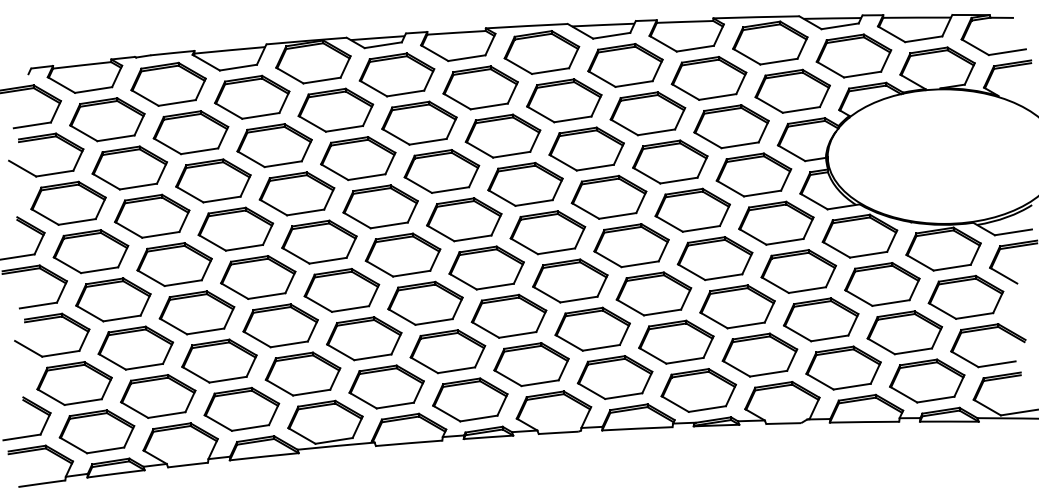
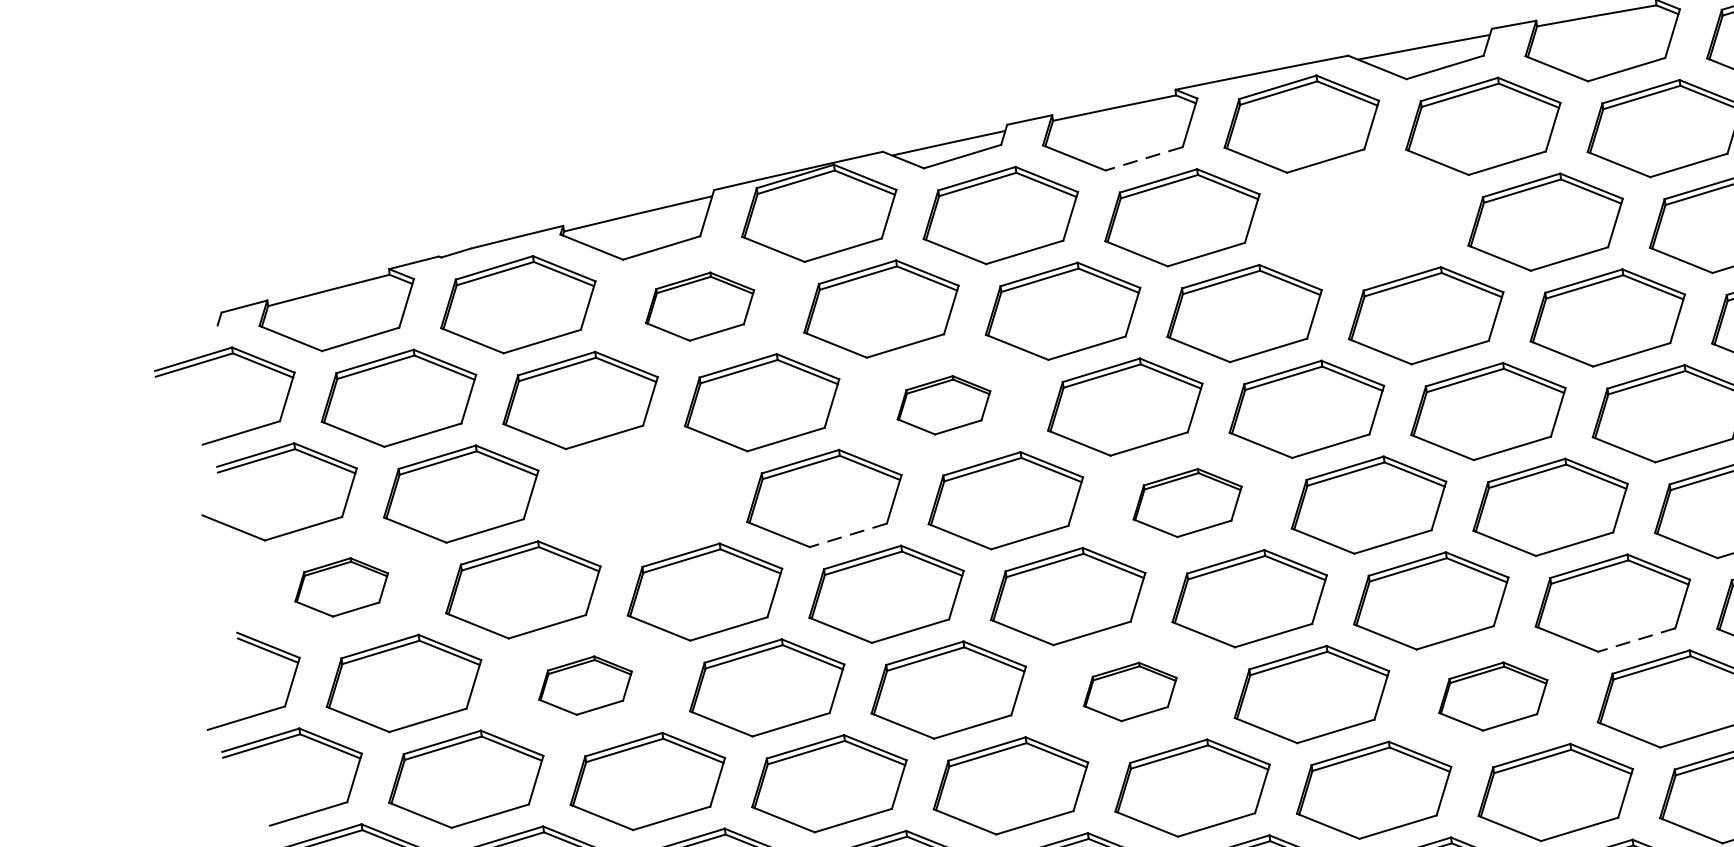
line: (466, 58) -> (1143, 159), solid -> dashed
part: (252, 96) -> (700, 305), size x0.7
part: (564, 100) -> (1364, 219), removed
part: (358, 158) -> (944, 404), size x0.6
part: (213, 180) -> (642, 495), removed
part: (68, 202) -> (341, 585), size x0.6
line: (305, 212) -> (847, 535), solid -> dashed
part: (464, 219) -> (1187, 502), size x0.7
part: (174, 264) -> (585, 685), size x0.6
part: (425, 302) -> (1130, 690), size x0.6
line: (662, 312) -> (1636, 640), solid -> dashed
part: (592, 328) -> (1492, 695), size x0.7

